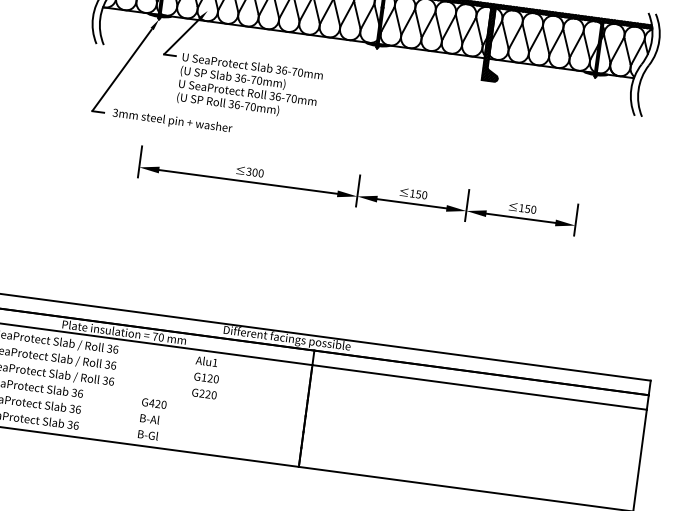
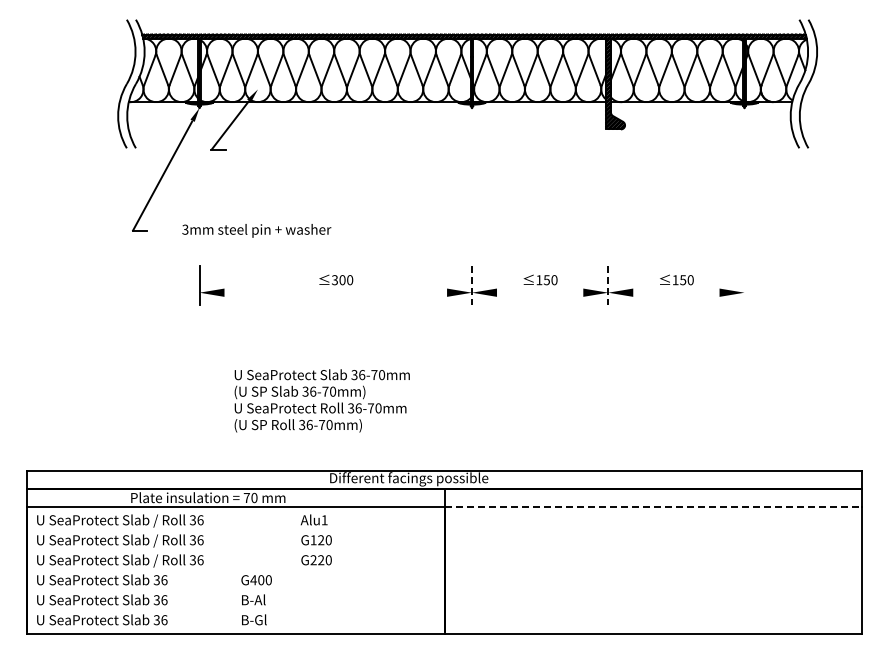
text: (249, 86) -> (321, 400), moved
text: (172, 121) -> (256, 230), moved
line: (248, 181) -> (335, 292), removed
line: (358, 191) -> (472, 286), solid -> dashed
line: (412, 203) -> (540, 292), removed
line: (467, 206) -> (608, 286), solid -> dashed
line: (521, 218) -> (676, 292), removed
line: (576, 219) -> (744, 285), removed
line: (479, 387) -> (653, 507), solid -> dashed
text: (158, 404) -> (261, 580), G420 -> G400

